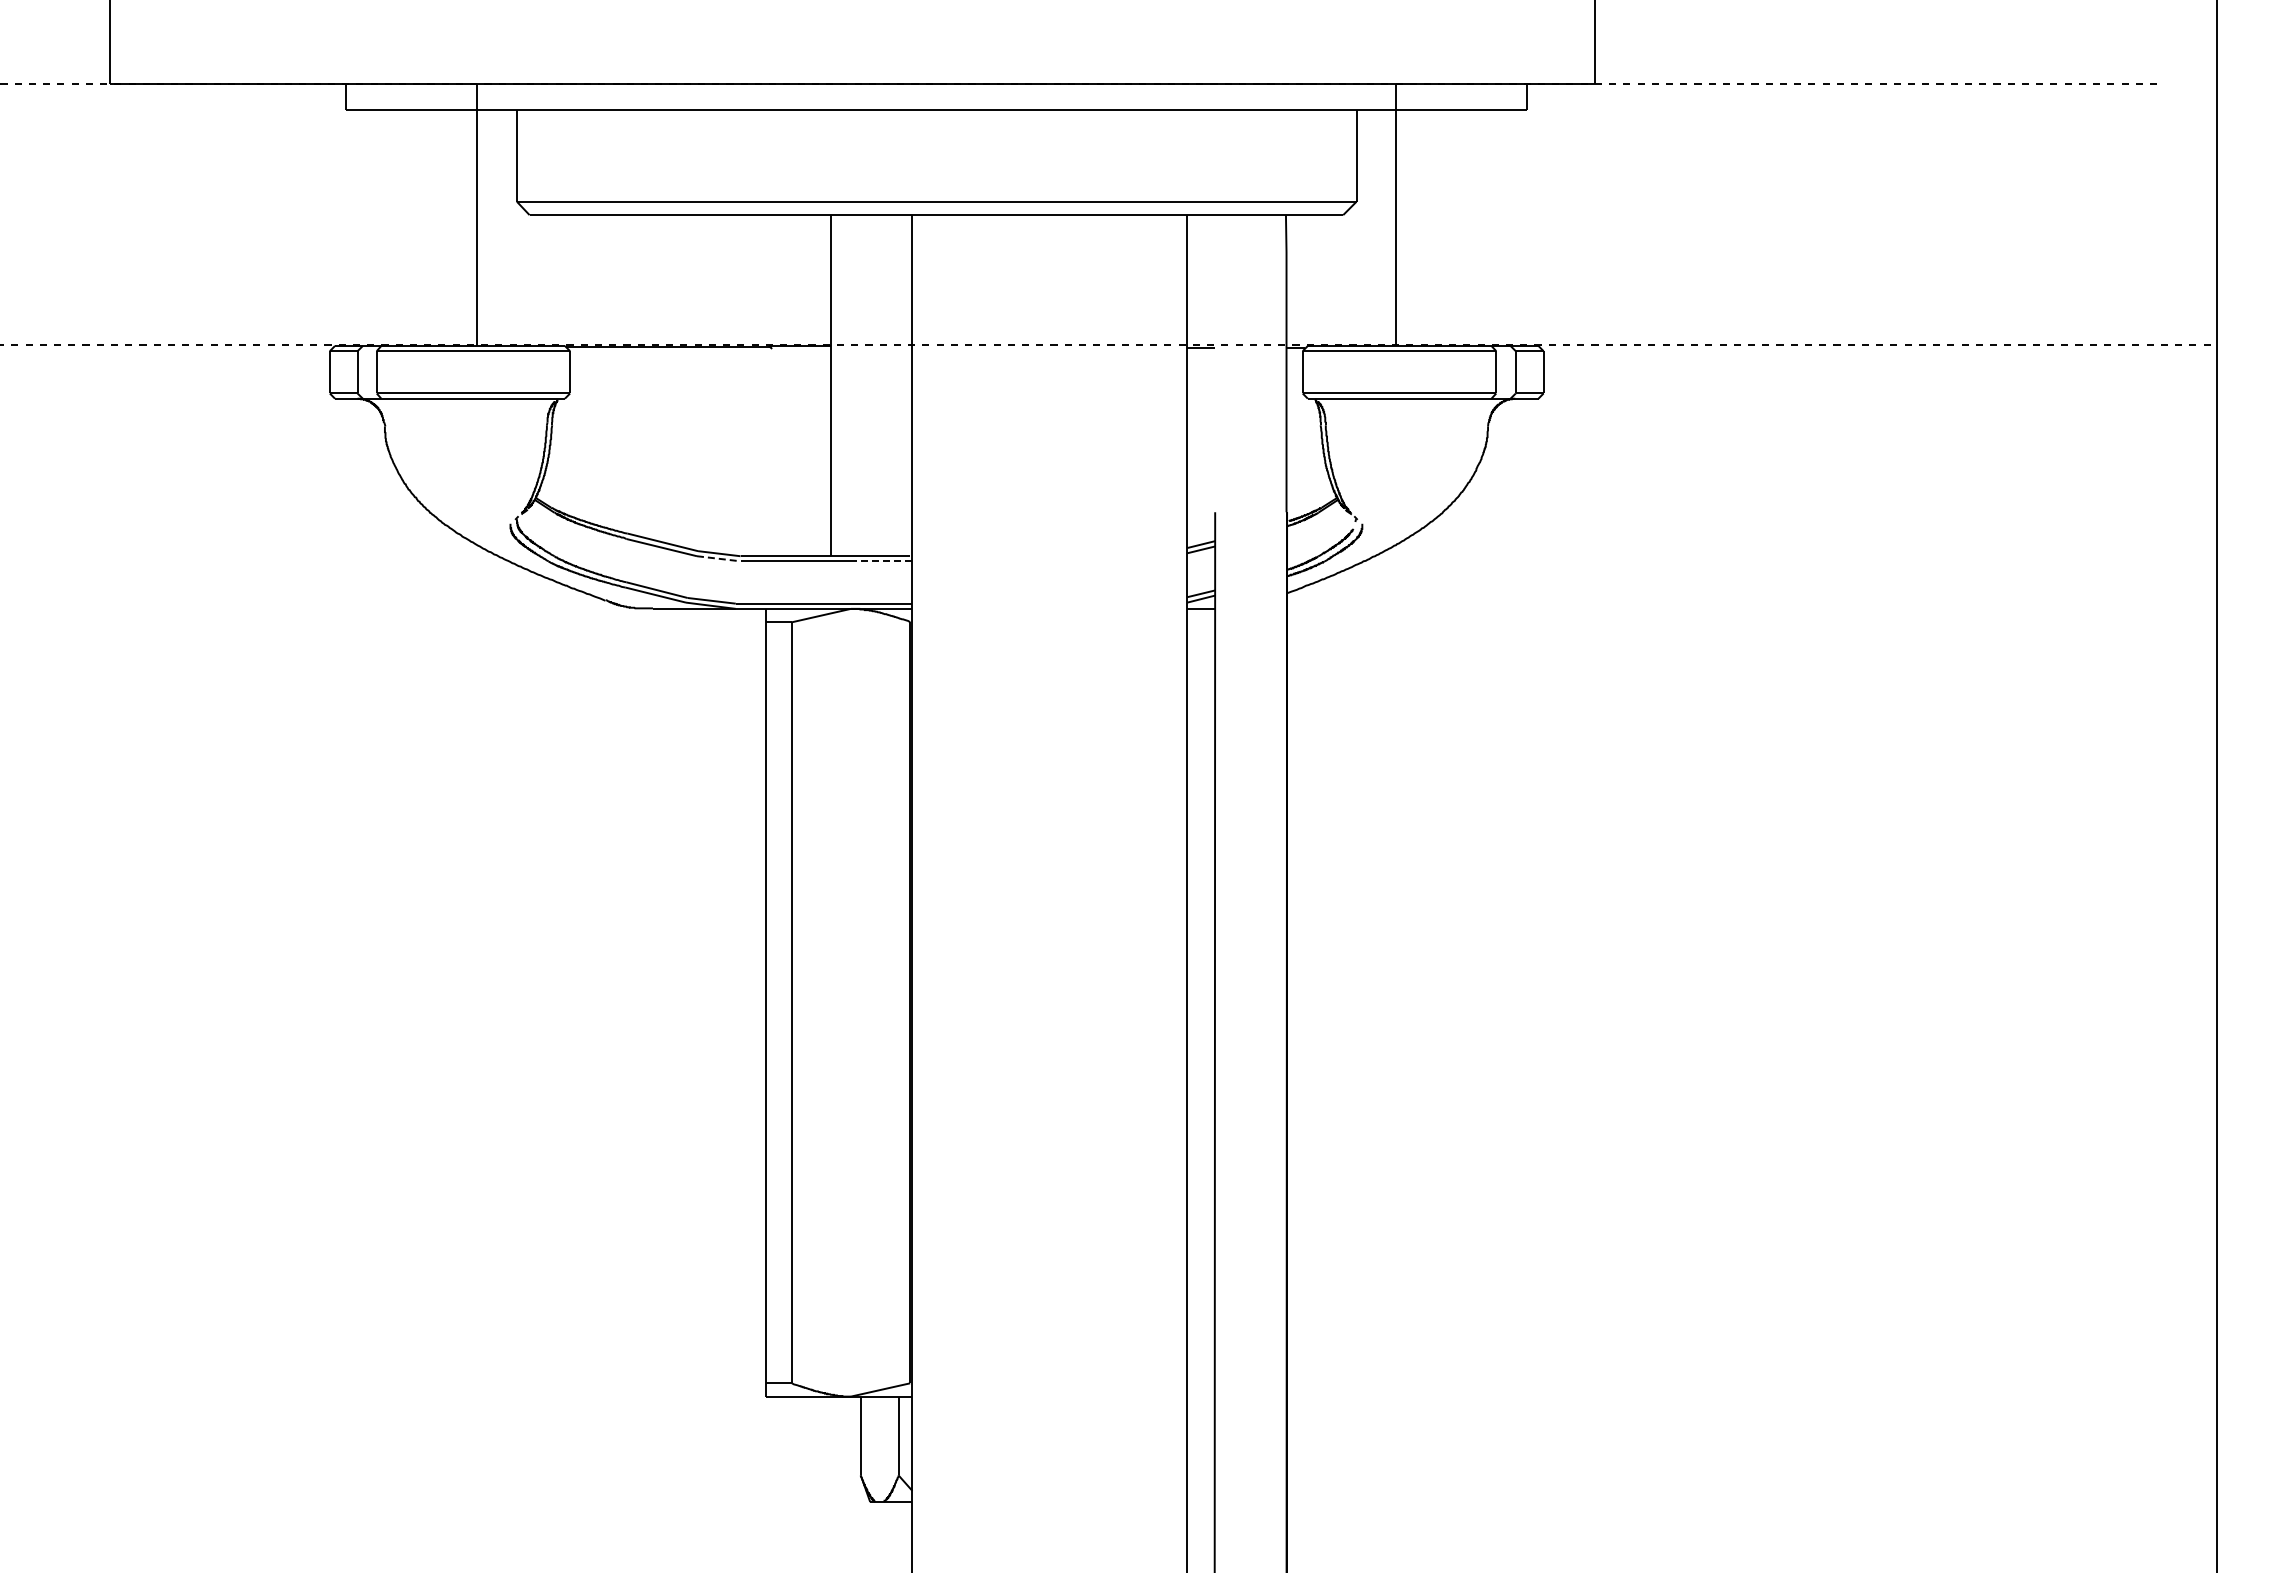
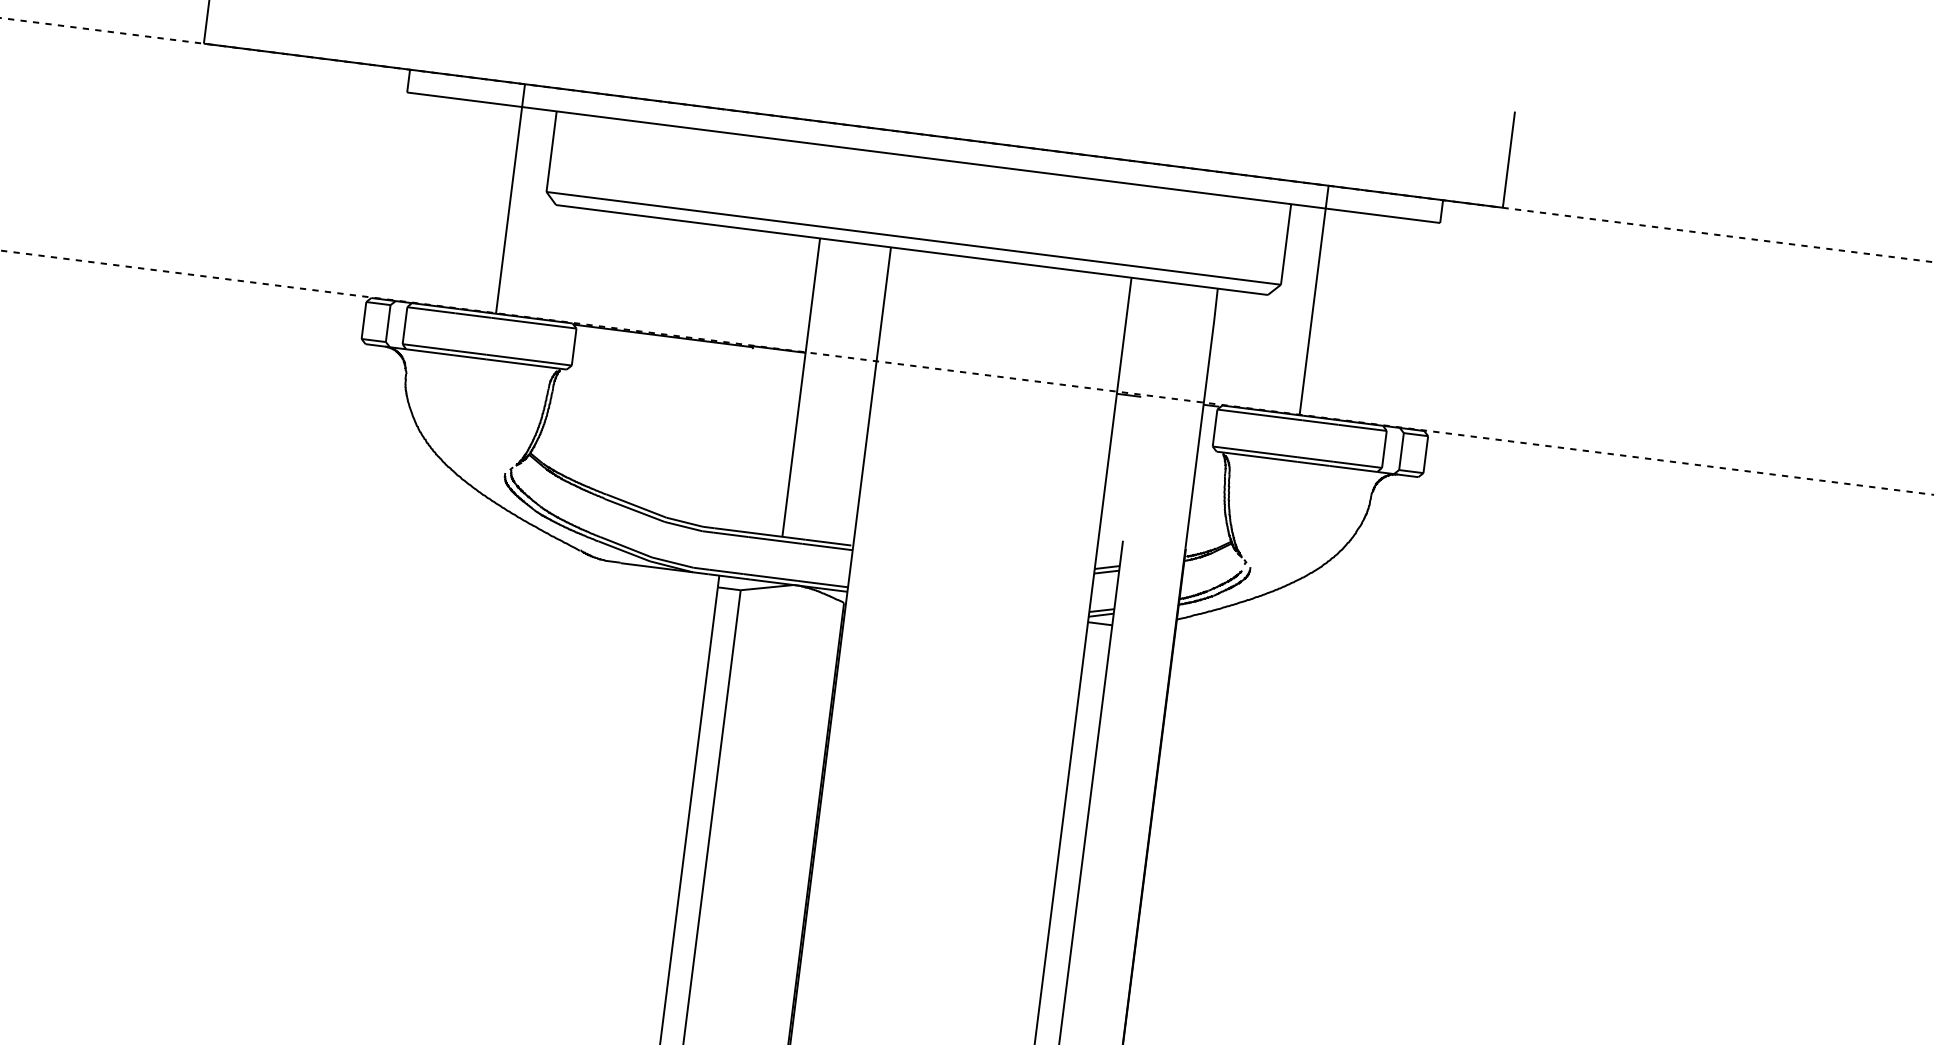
line: (718, 558) -> (683, 526), dashed -> solid
line: (883, 561) -> (827, 547), dashed -> solid

